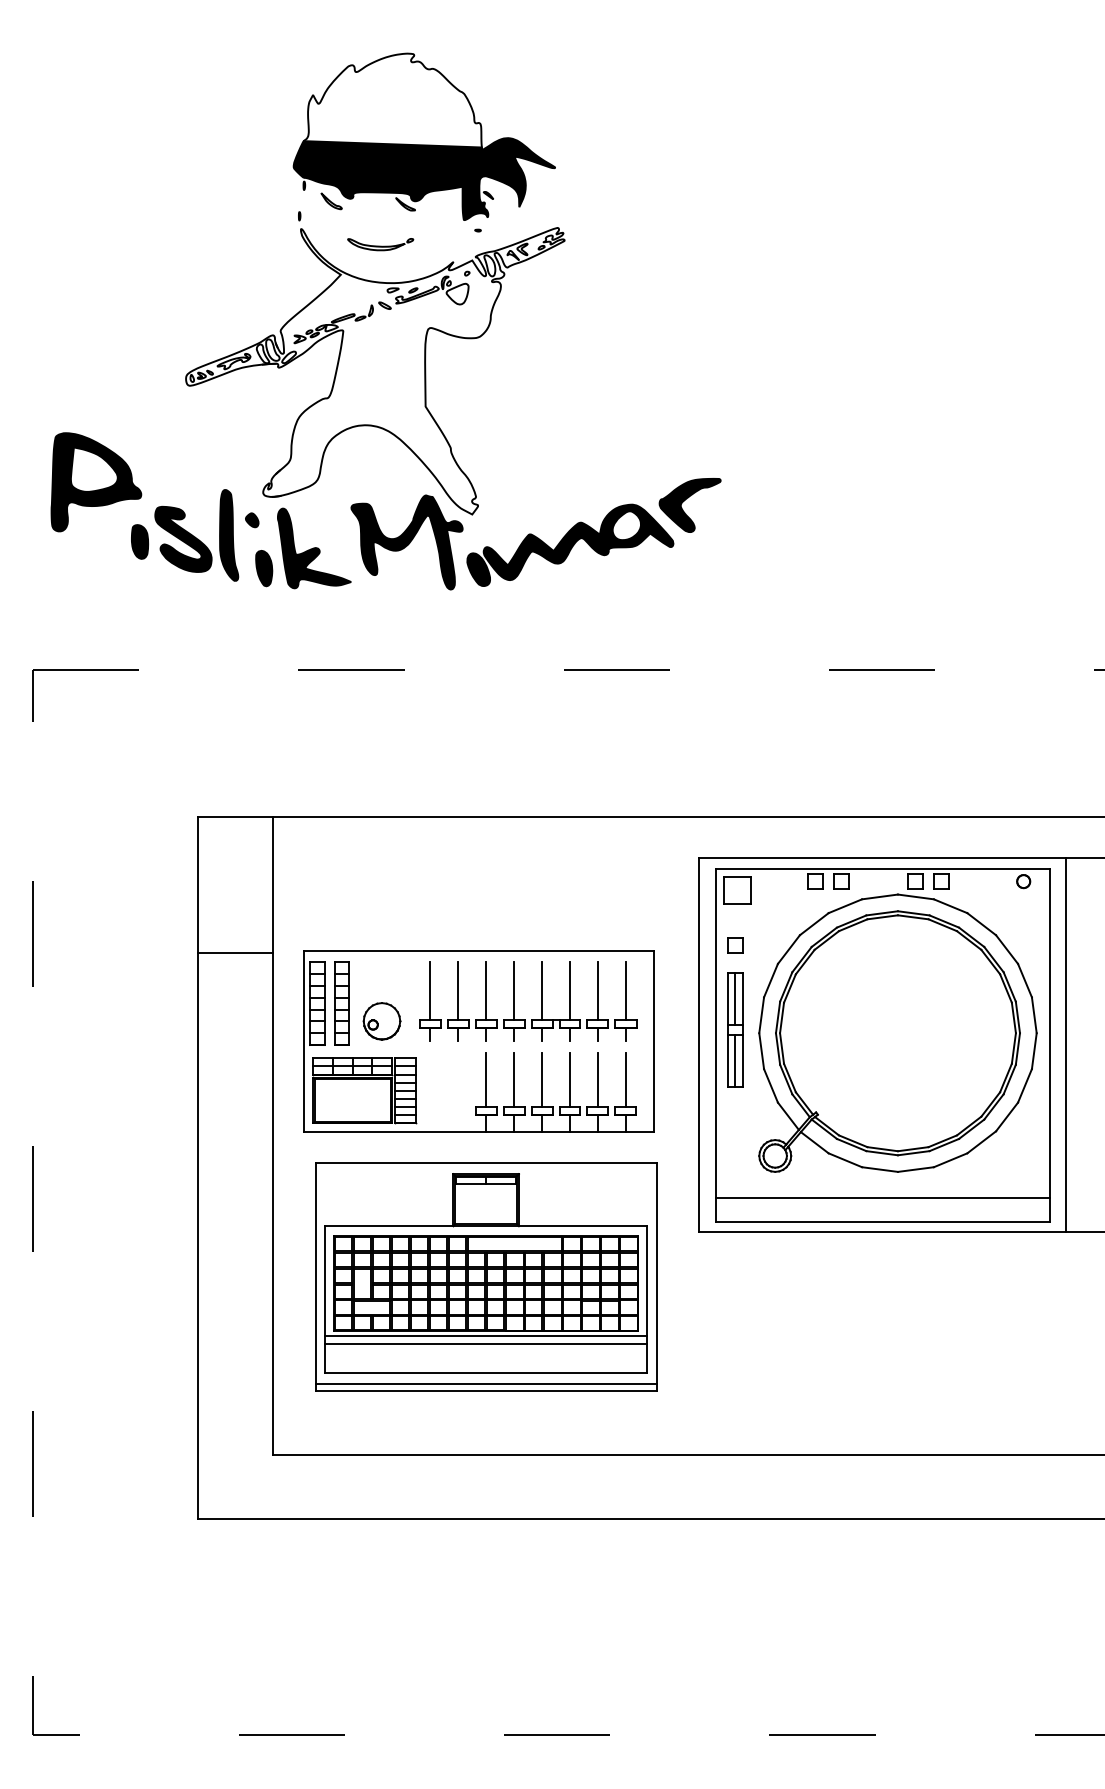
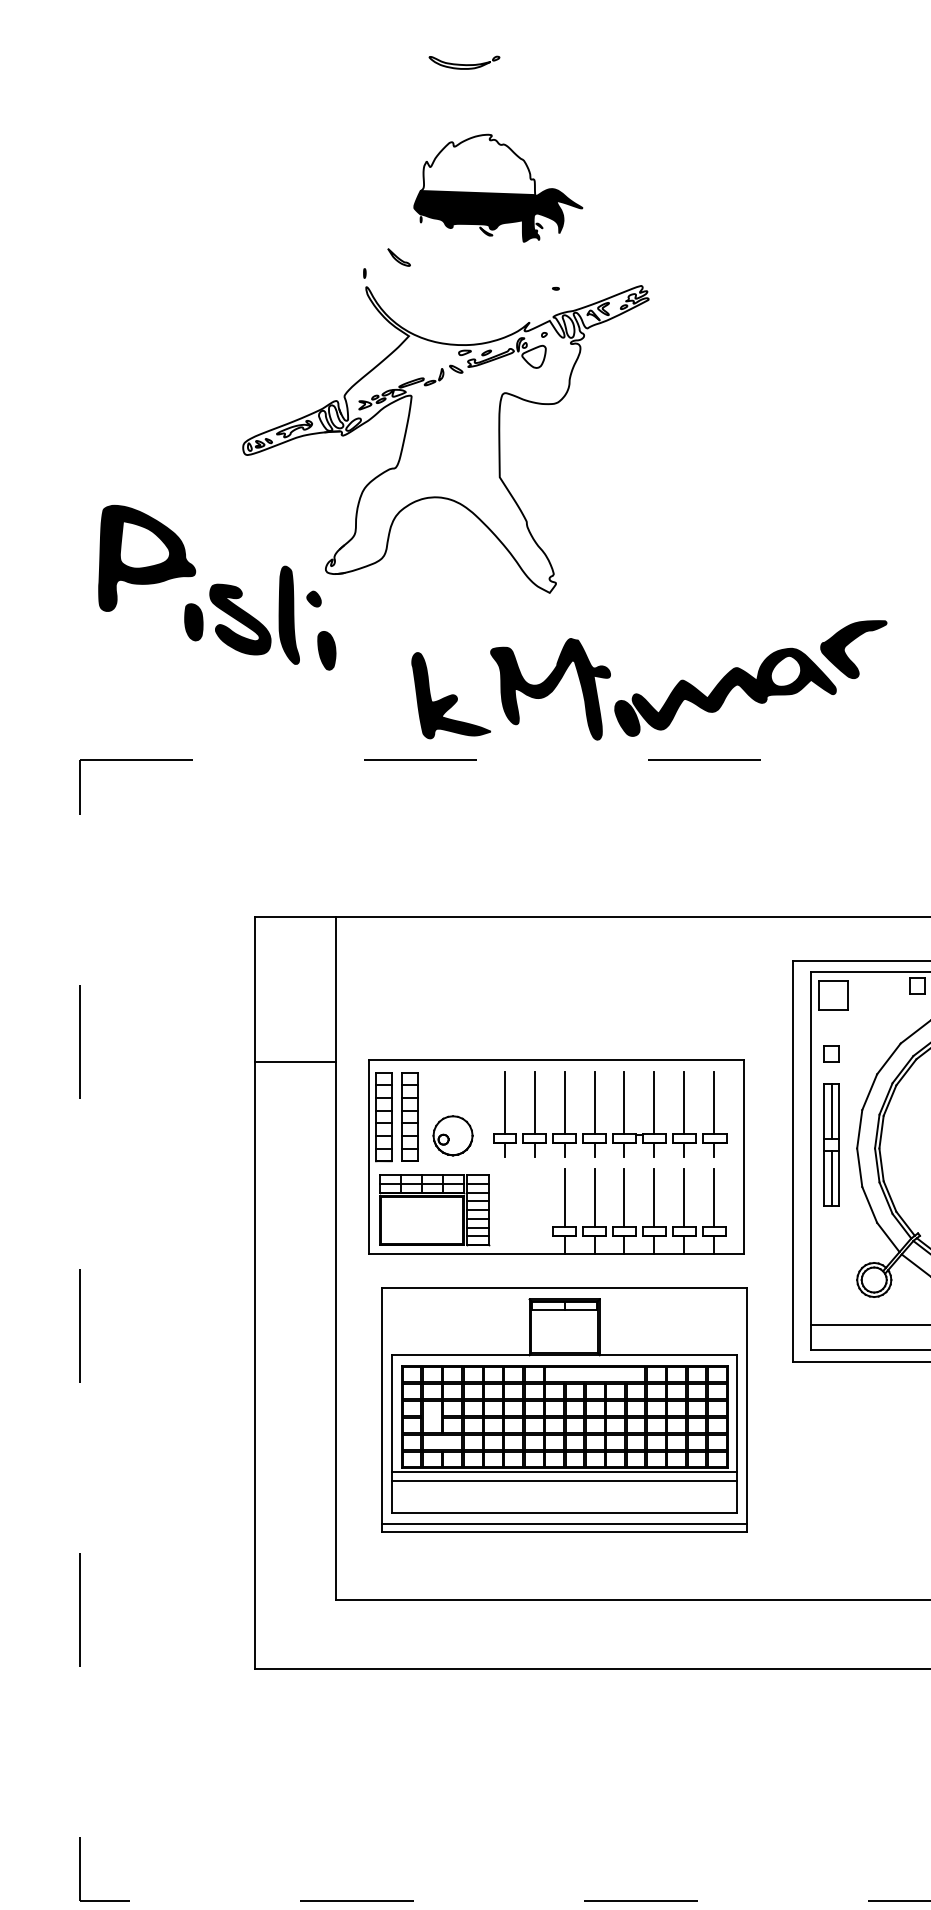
part: (423, 136) -> (497, 188), size x0.6
part: (380, 244) -> (464, 62), moved
part: (491, 547) -> (641, 694), moved

